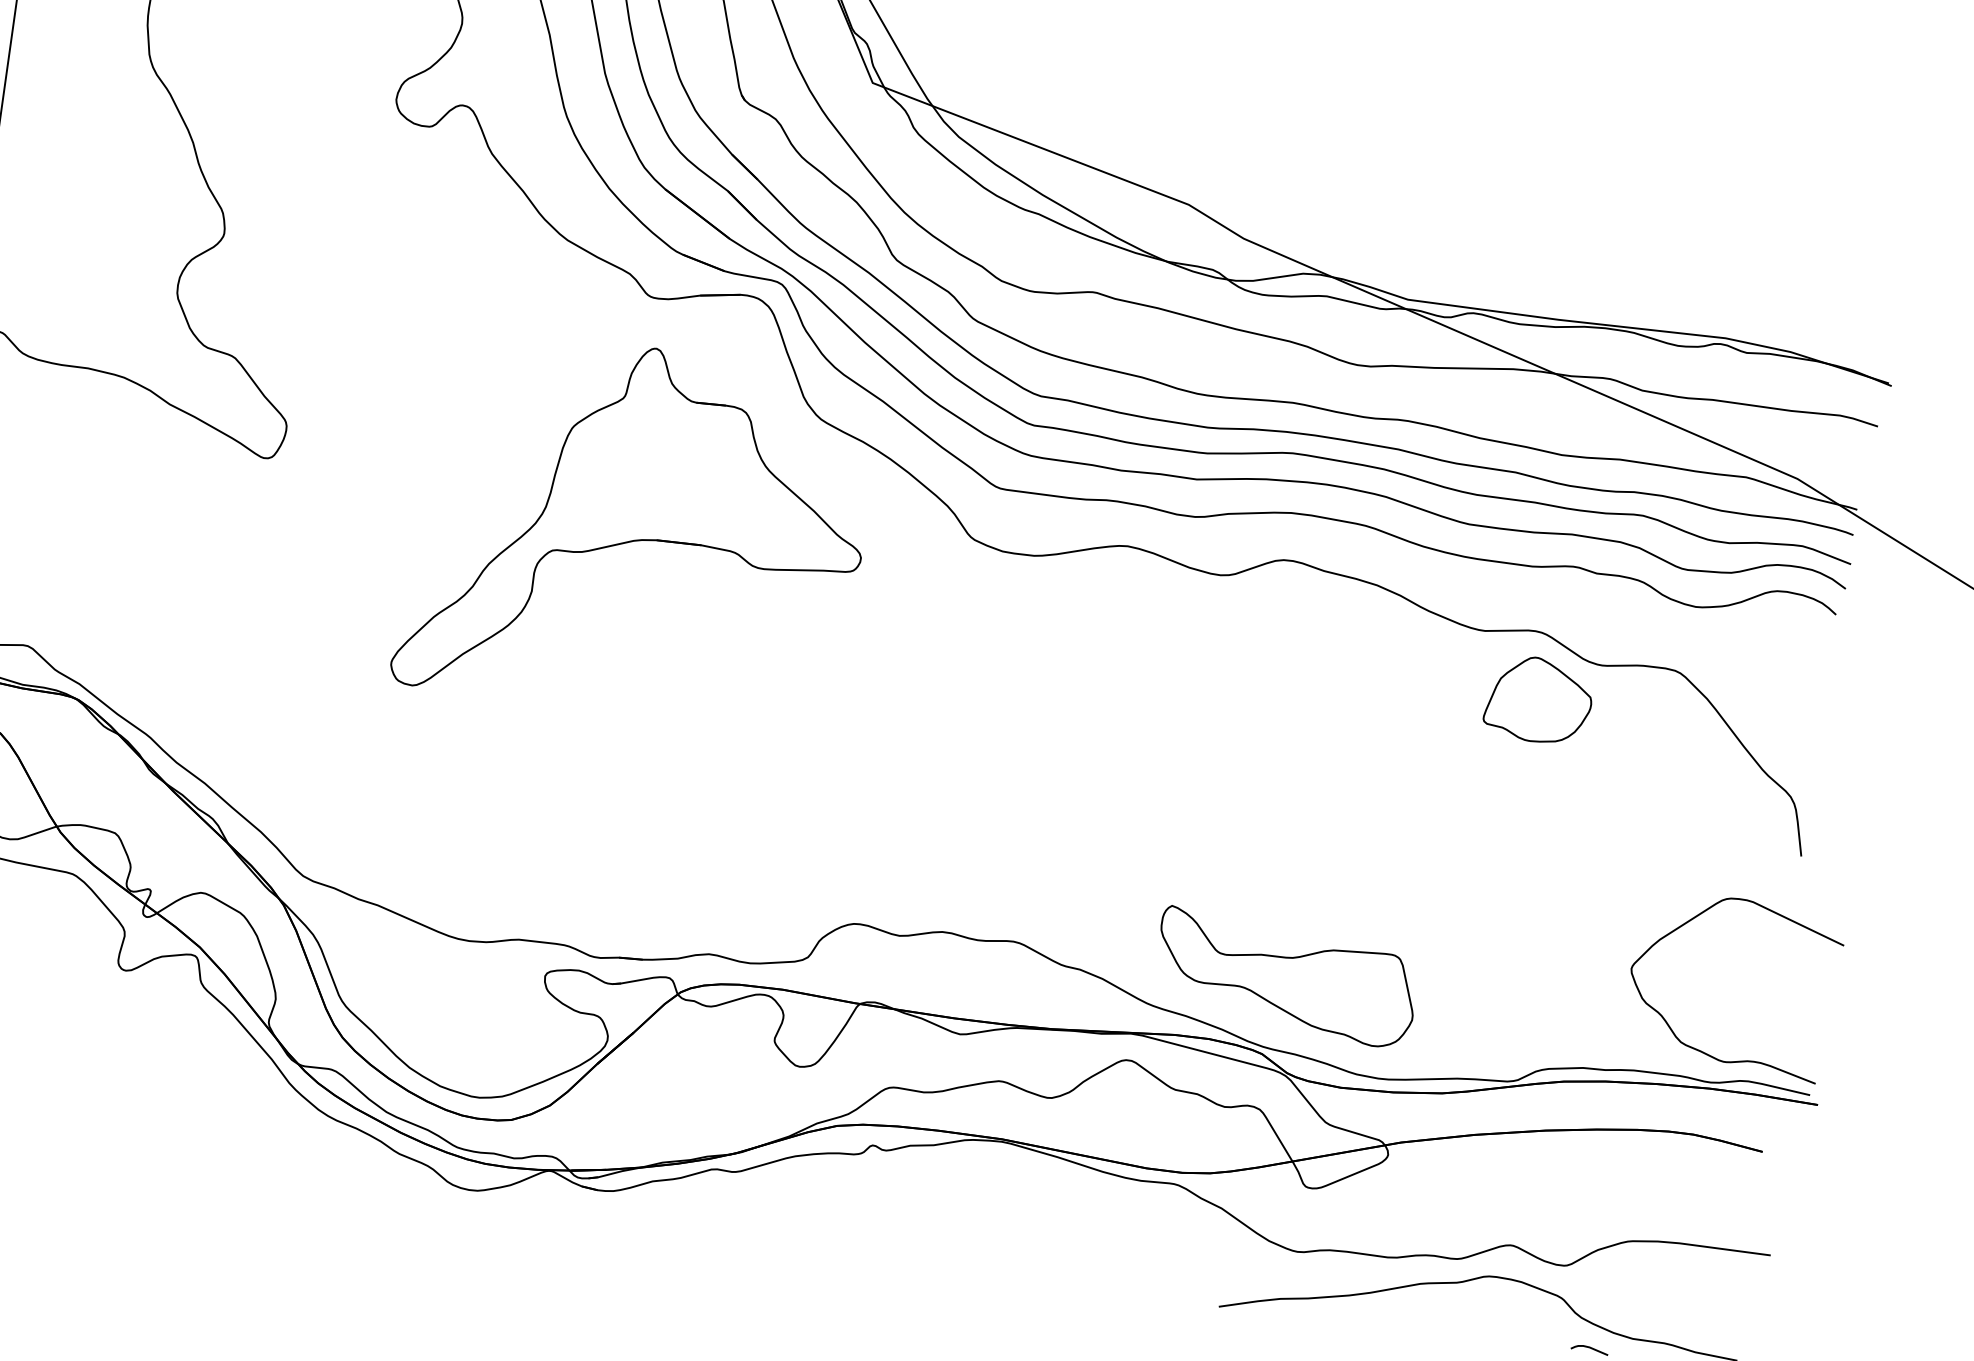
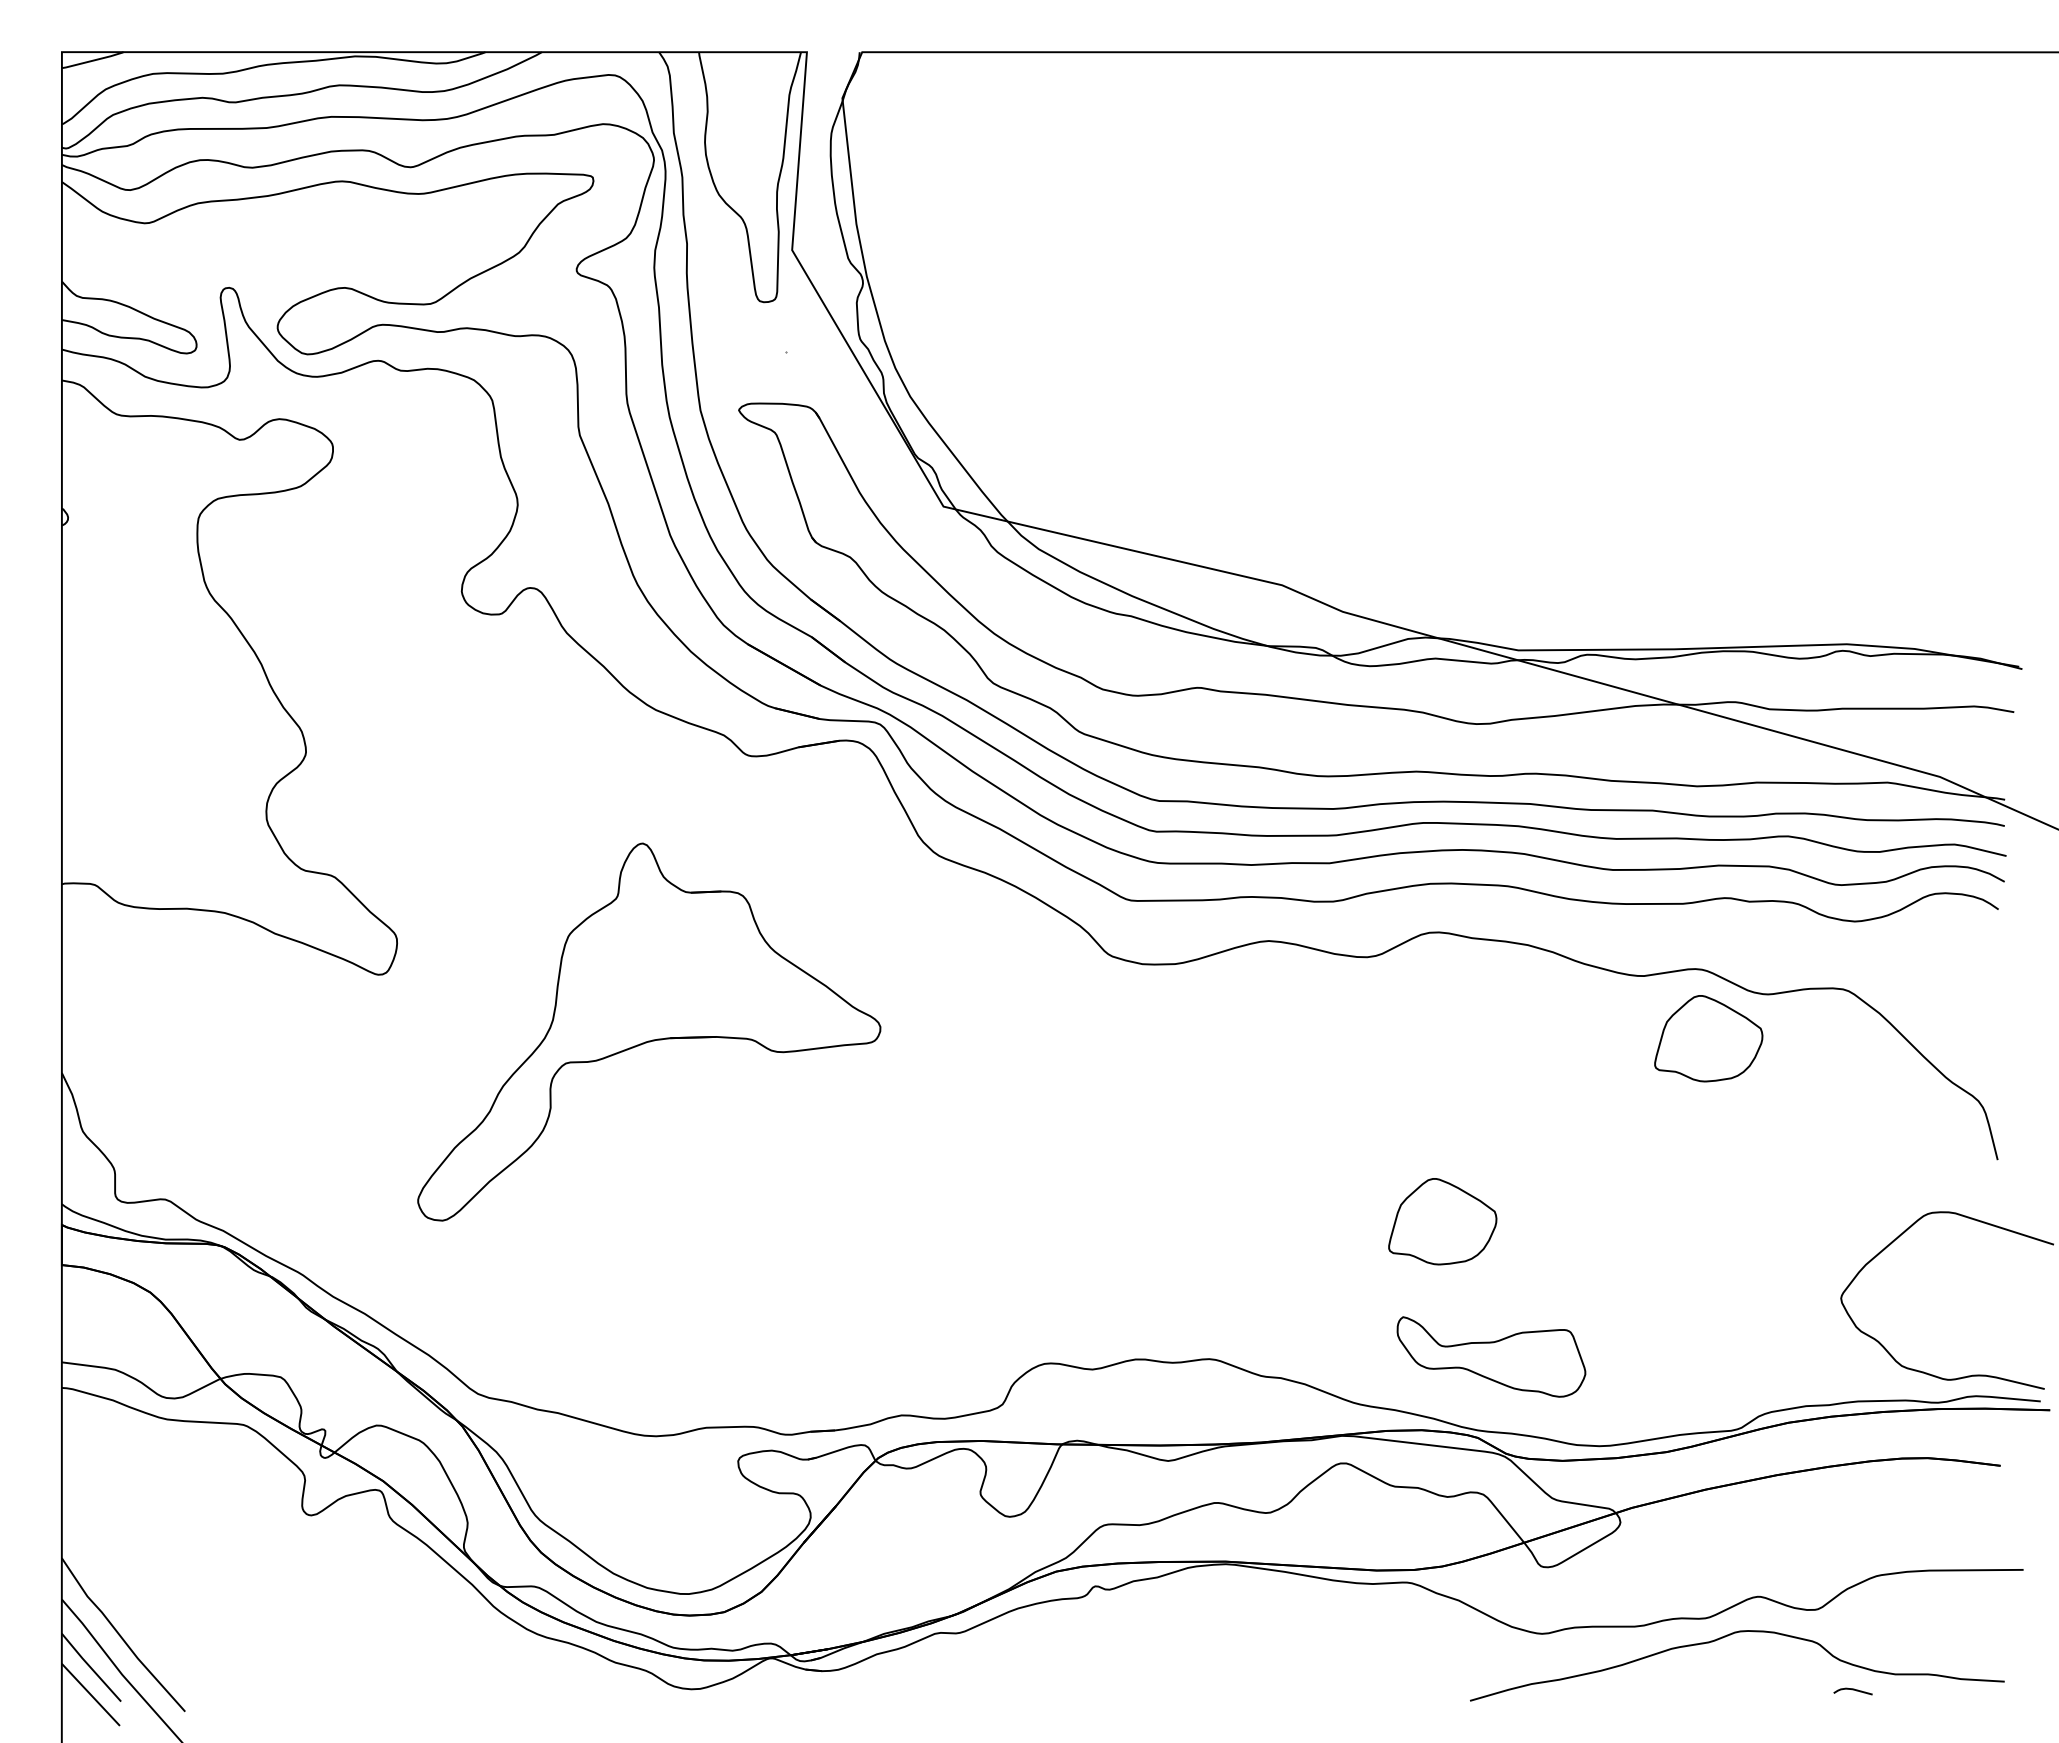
part: (637, 530) -> (649, 1031), moved
part: (1257, 840) -> (1442, 1221), added
part: (1286, 977) -> (1491, 1356), size x0.7

